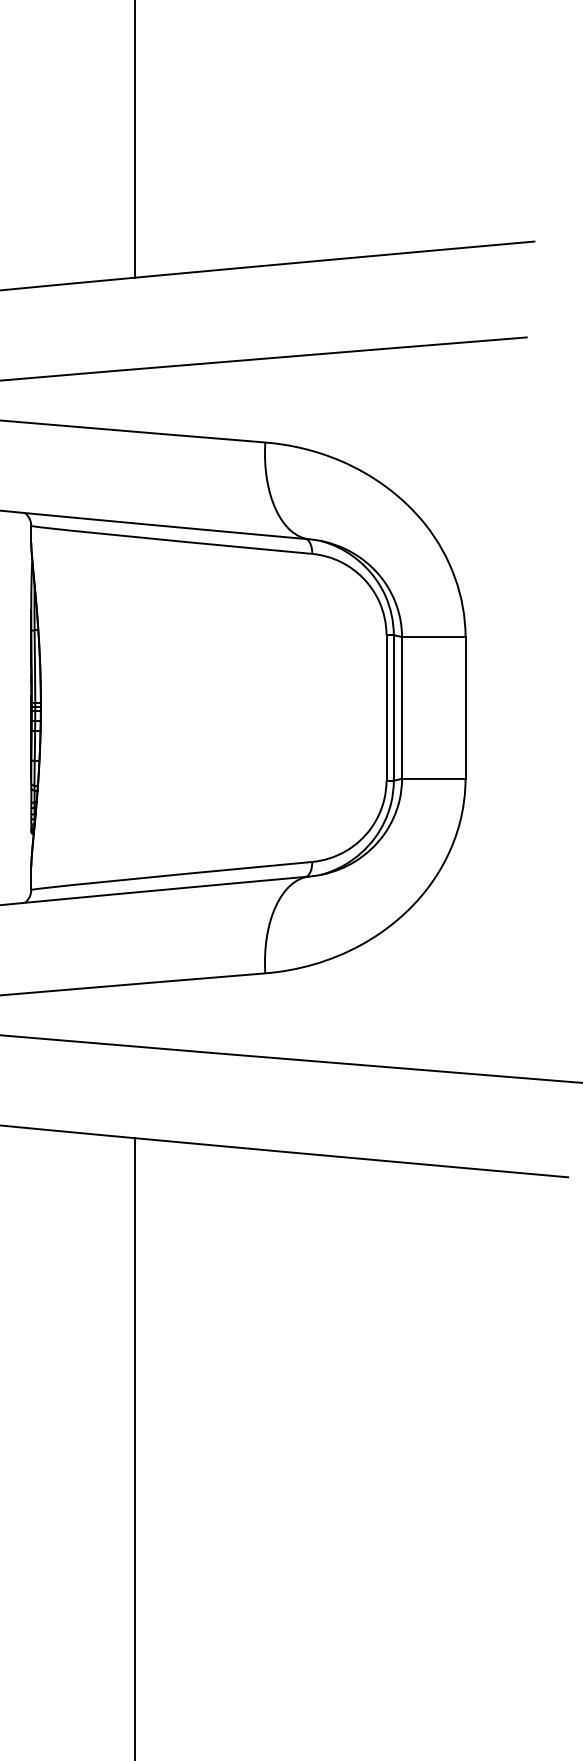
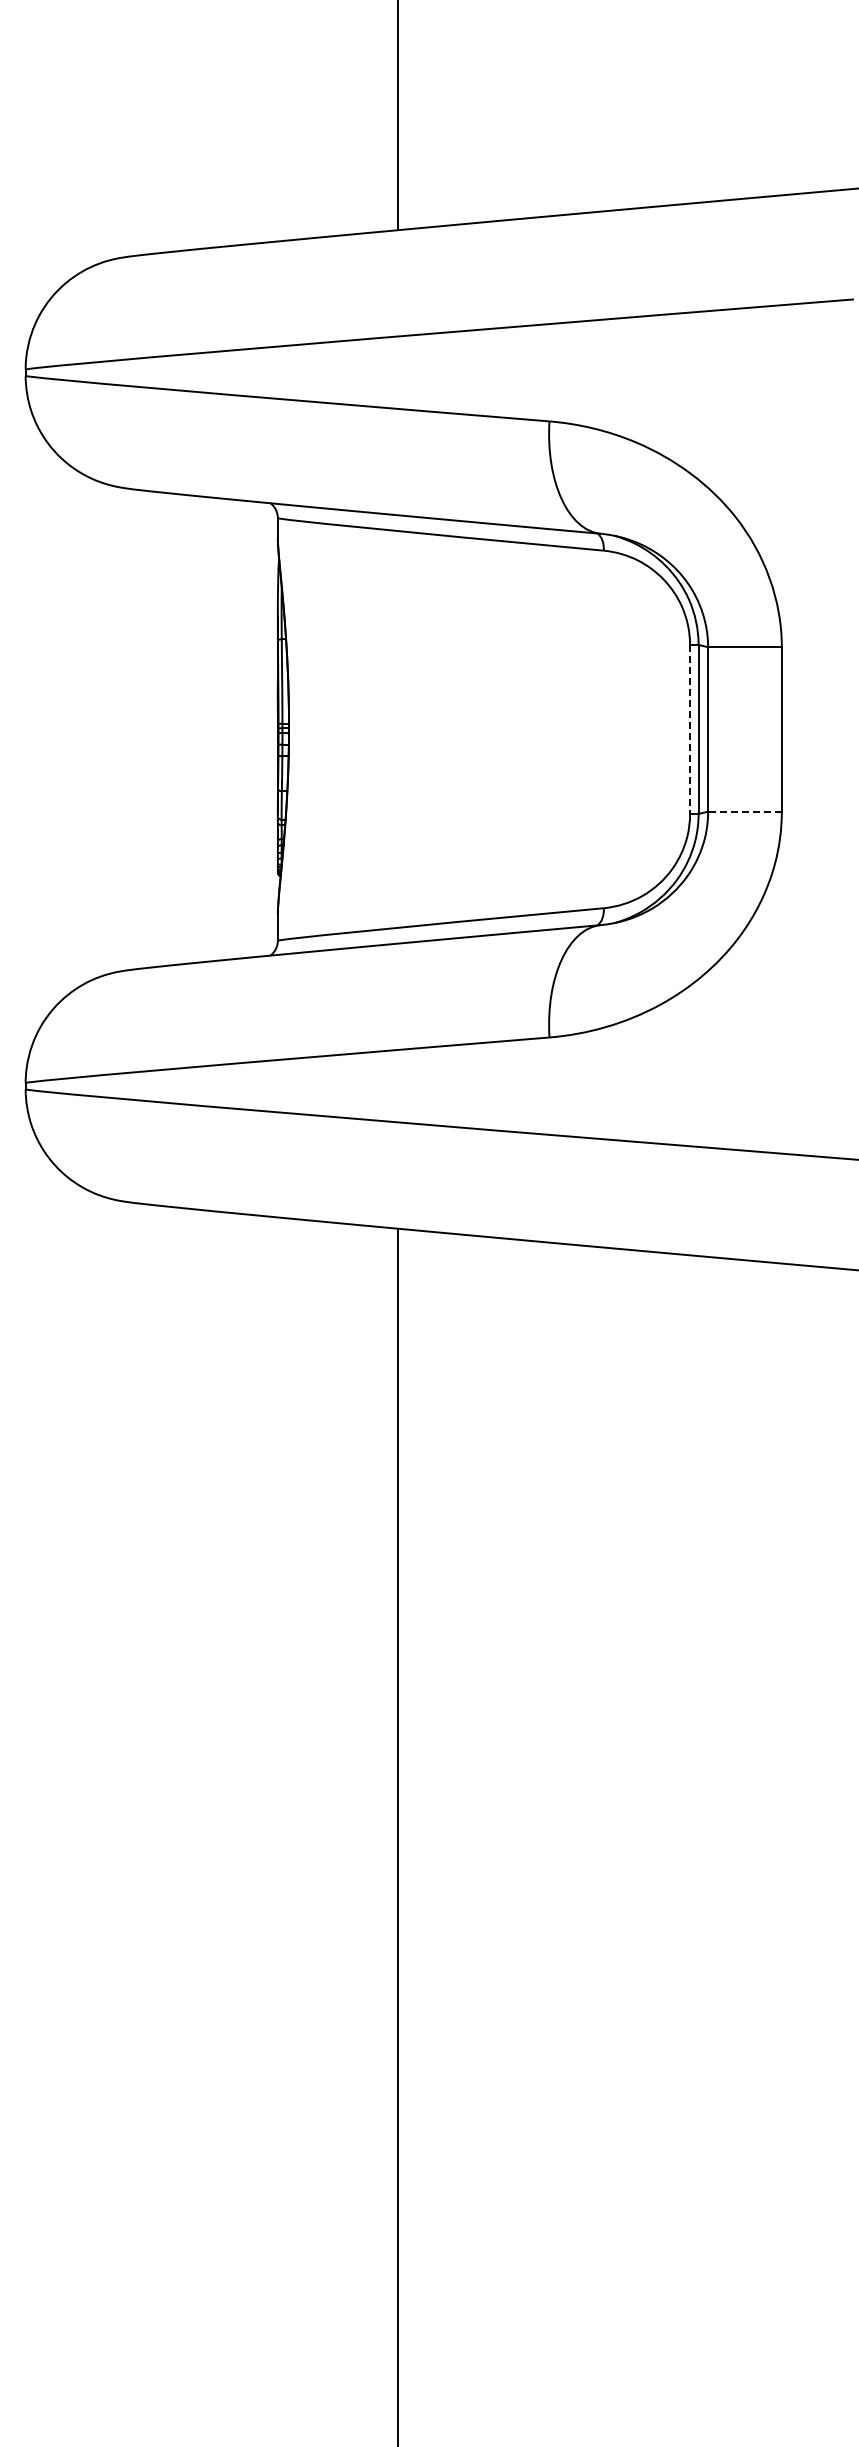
line: (386, 707) -> (690, 729), solid -> dashed
line: (434, 778) -> (745, 811), solid -> dashed

